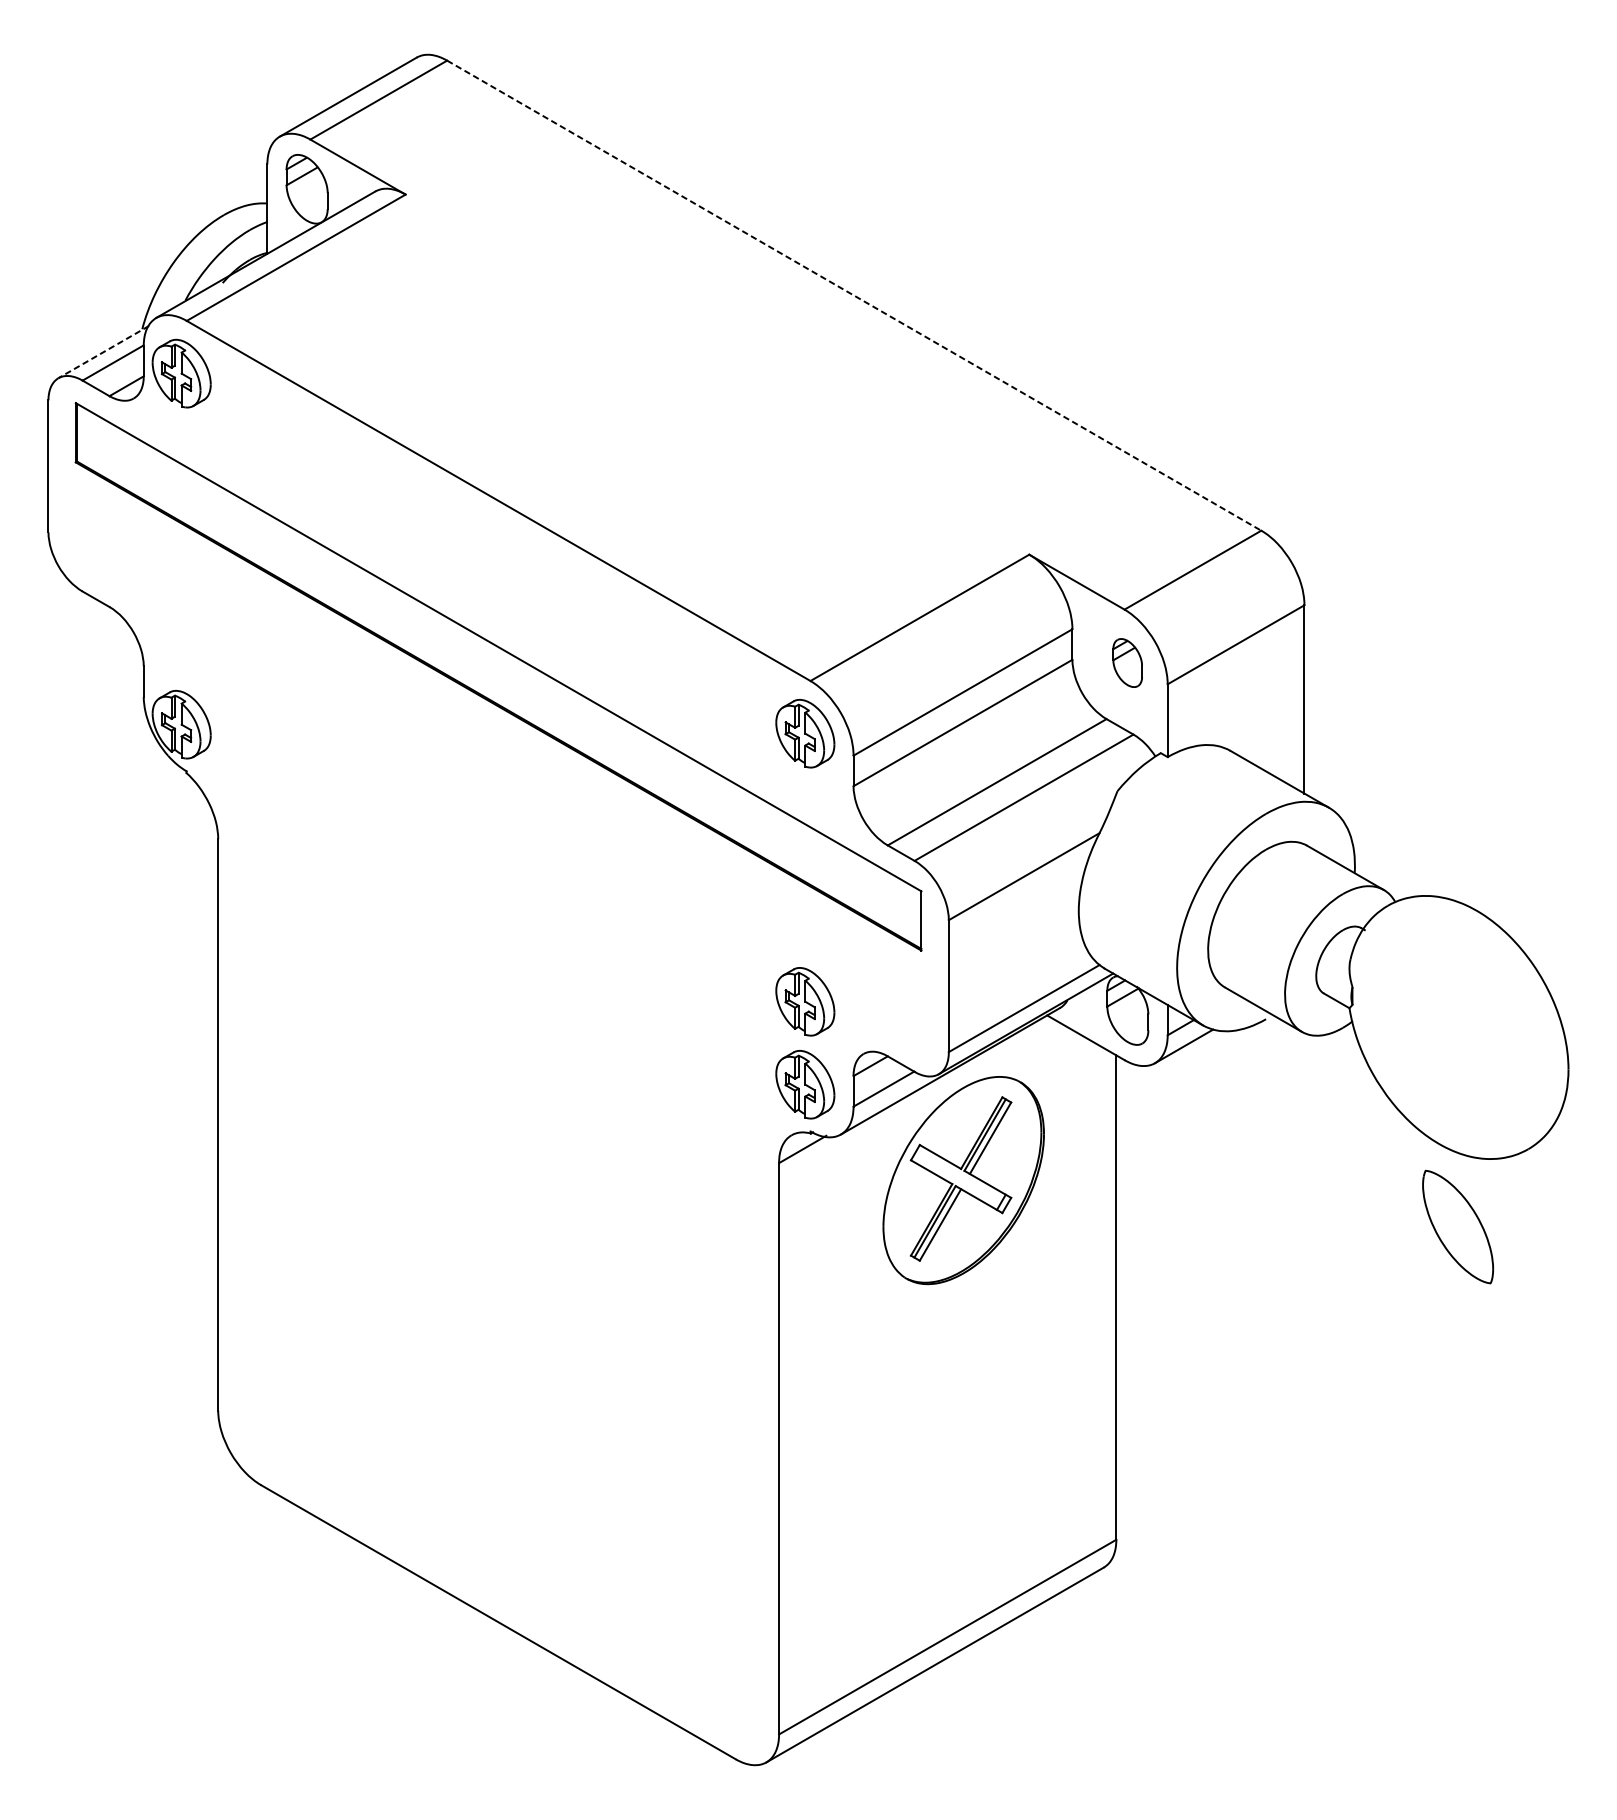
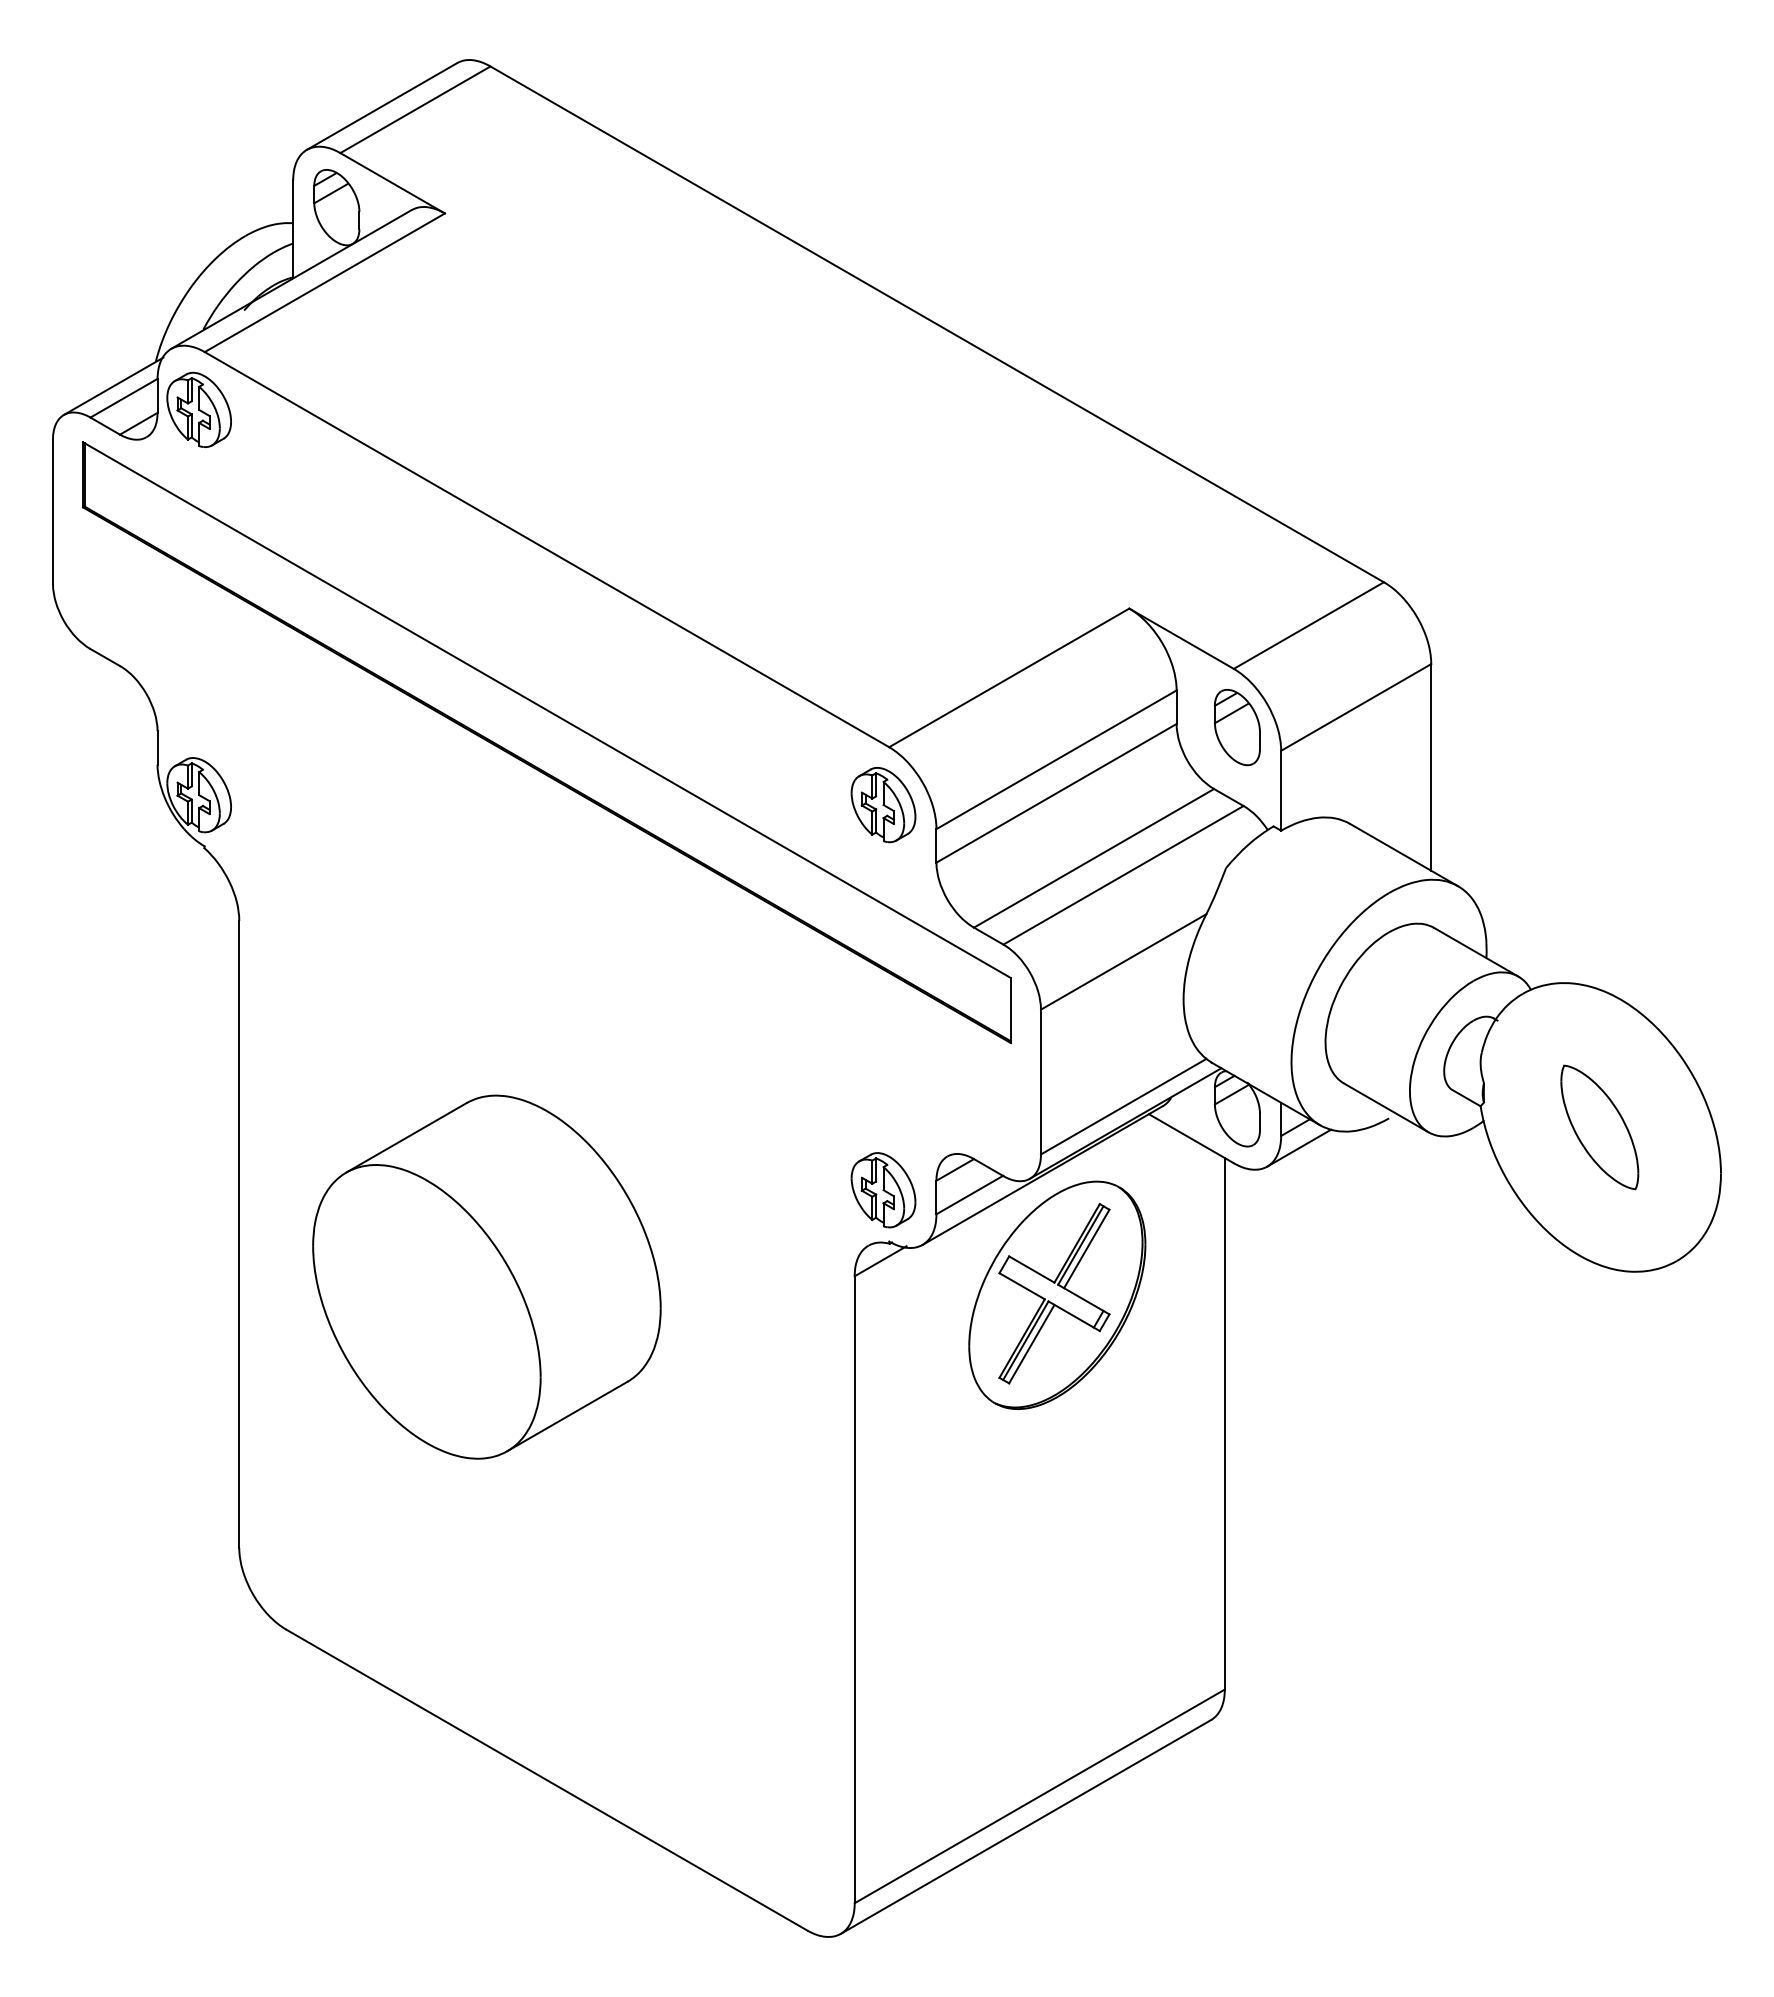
line: (854, 295) -> (937, 324), dashed -> solid
line: (103, 352) -> (113, 386), dashed -> solid
part: (1126, 663) -> (1236, 727), size x1.43
part: (805, 1002) -> (883, 1099), removed
part: (443, 1163) -> (486, 1276), added
part: (1457, 1227) -> (1599, 1127), moved

